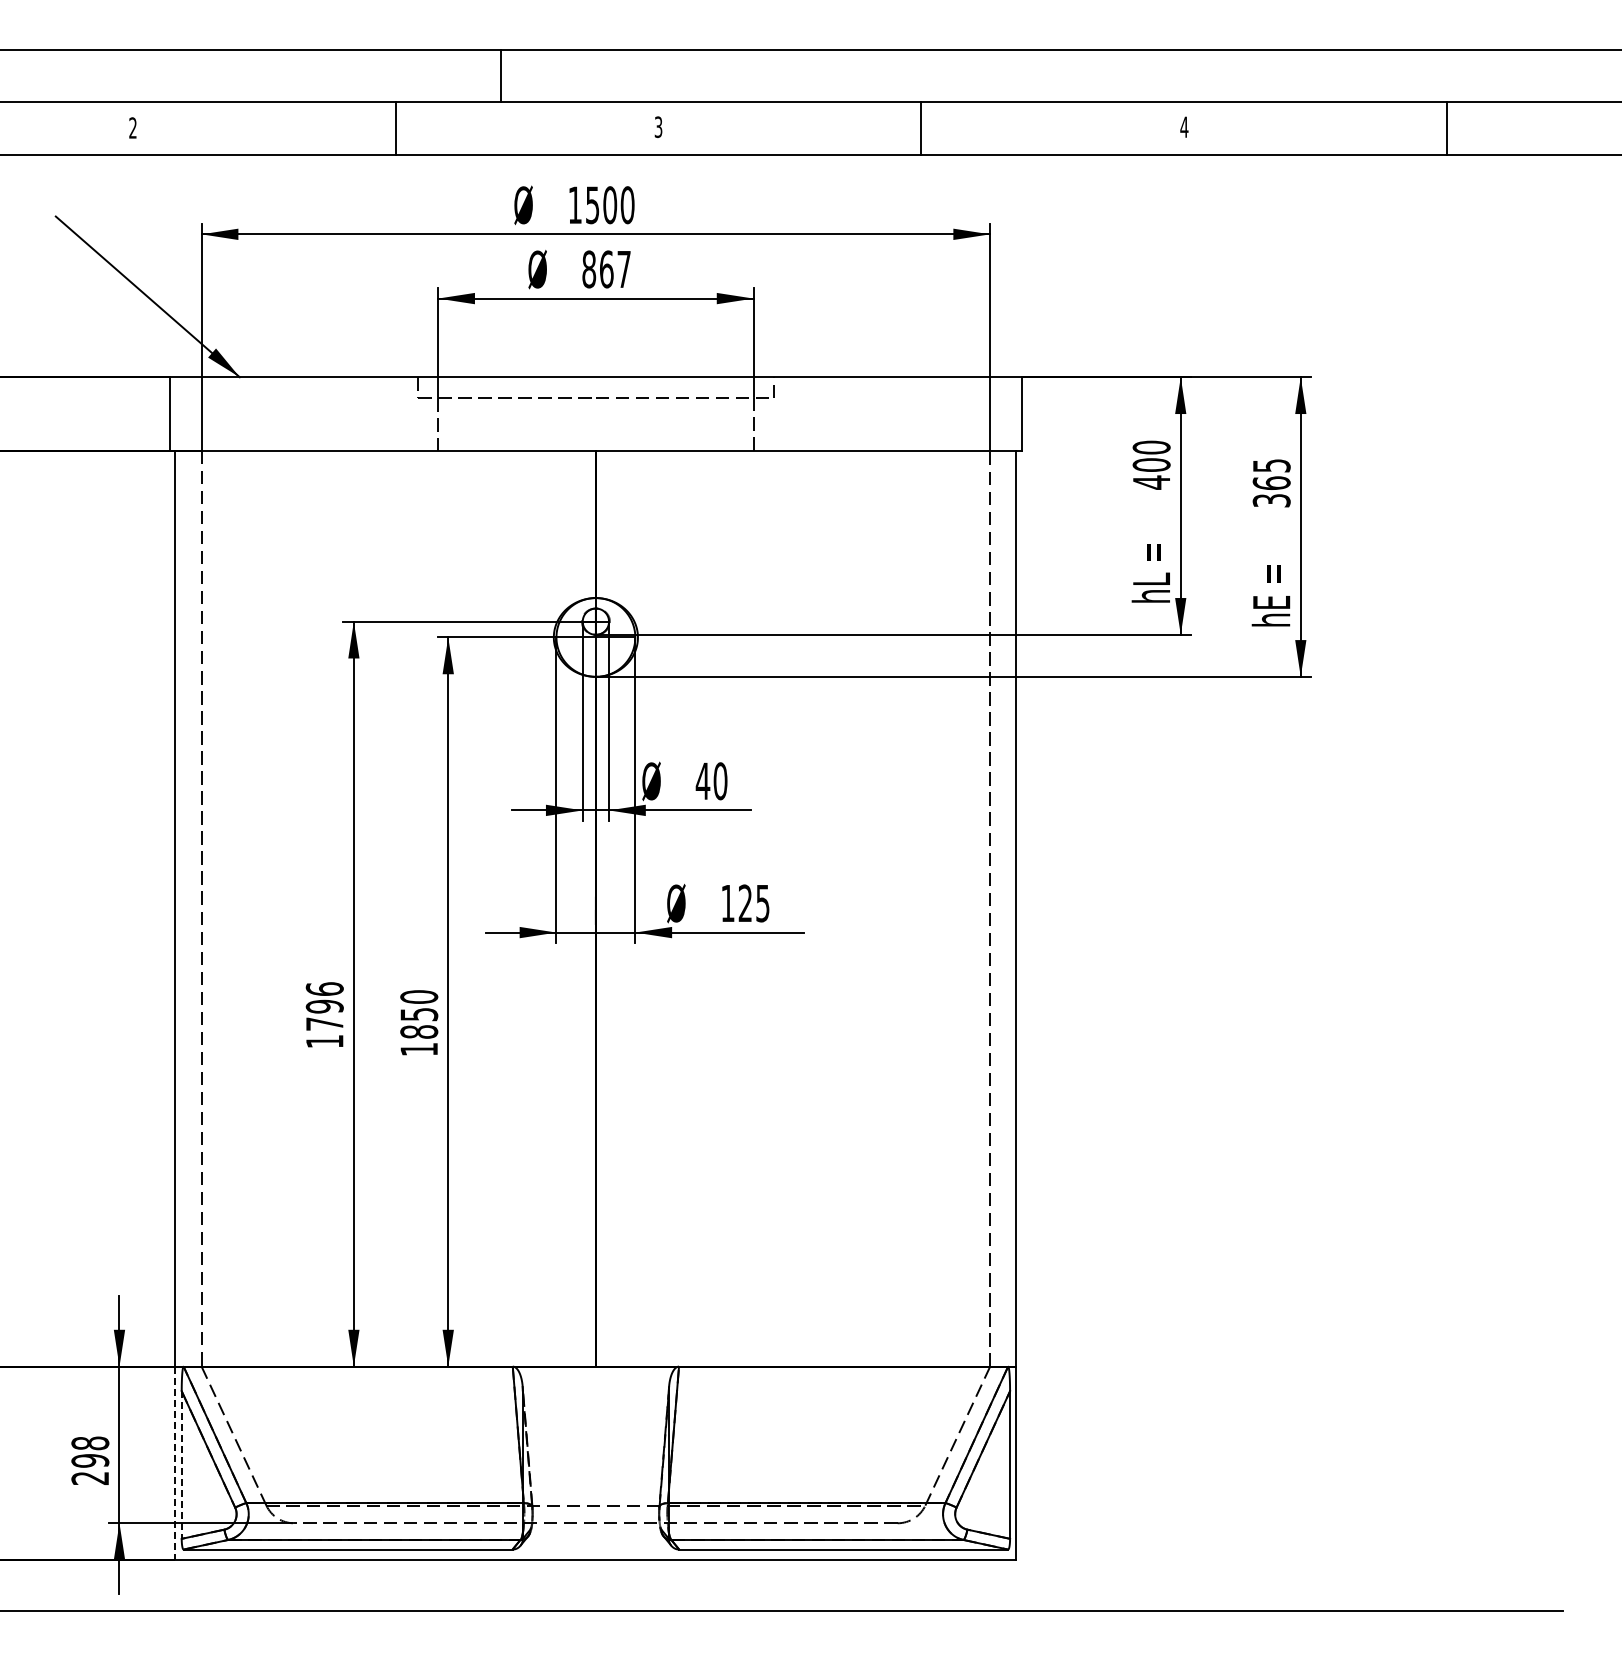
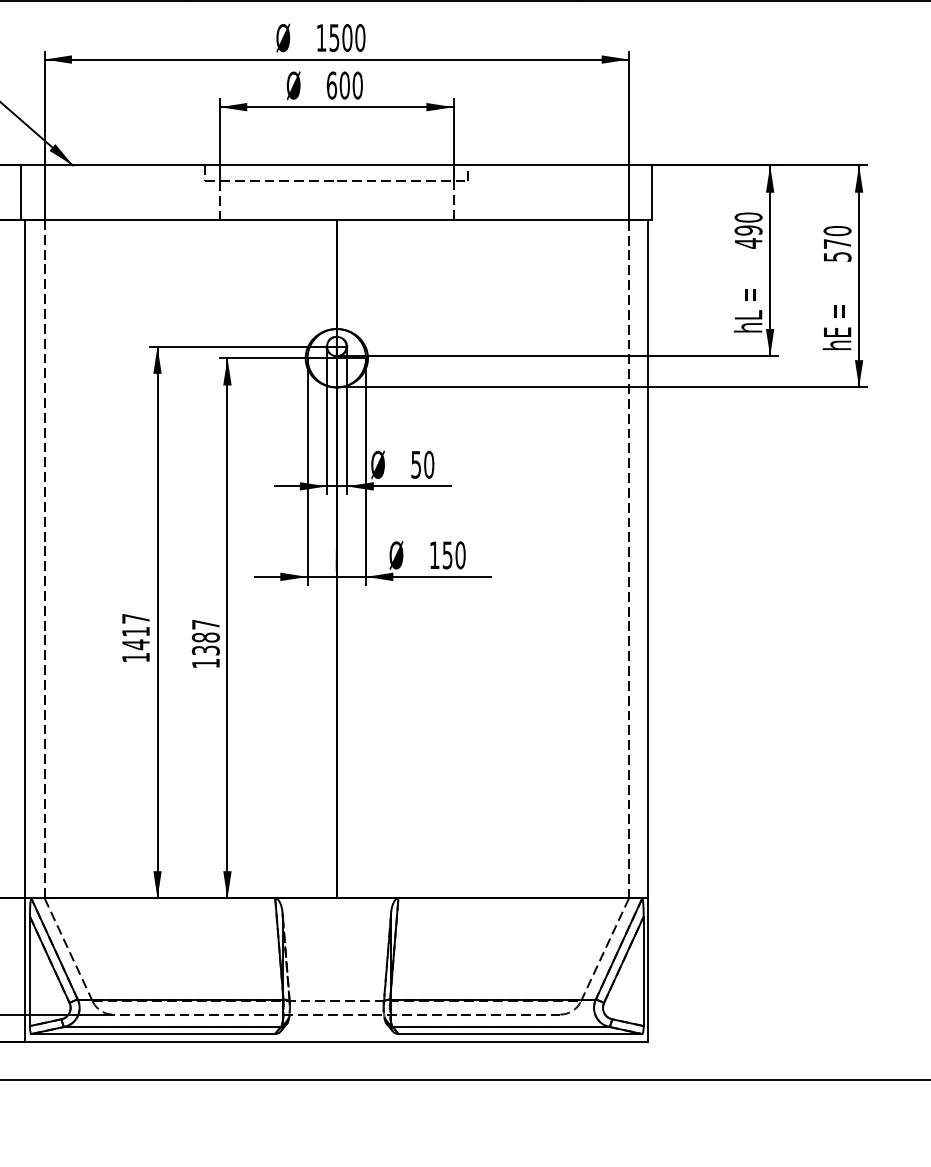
text: (606, 269) -> (344, 85), 867 -> 600
text: (1151, 464) -> (748, 230), 400 -> 490
text: (1271, 482) -> (837, 243), 365 -> 570
text: (702, 781) -> (415, 464), 40 -> 50
text: (753, 903) -> (453, 555), 125 -> 150
text: (324, 1006) -> (135, 631), 1796 -> 1417
text: (419, 1014) -> (206, 637), 1850 -> 1387
line: (175, 1463) -> (25, 970), dashed -> solid
line: (181, 1465) -> (29, 971), dashed -> solid

